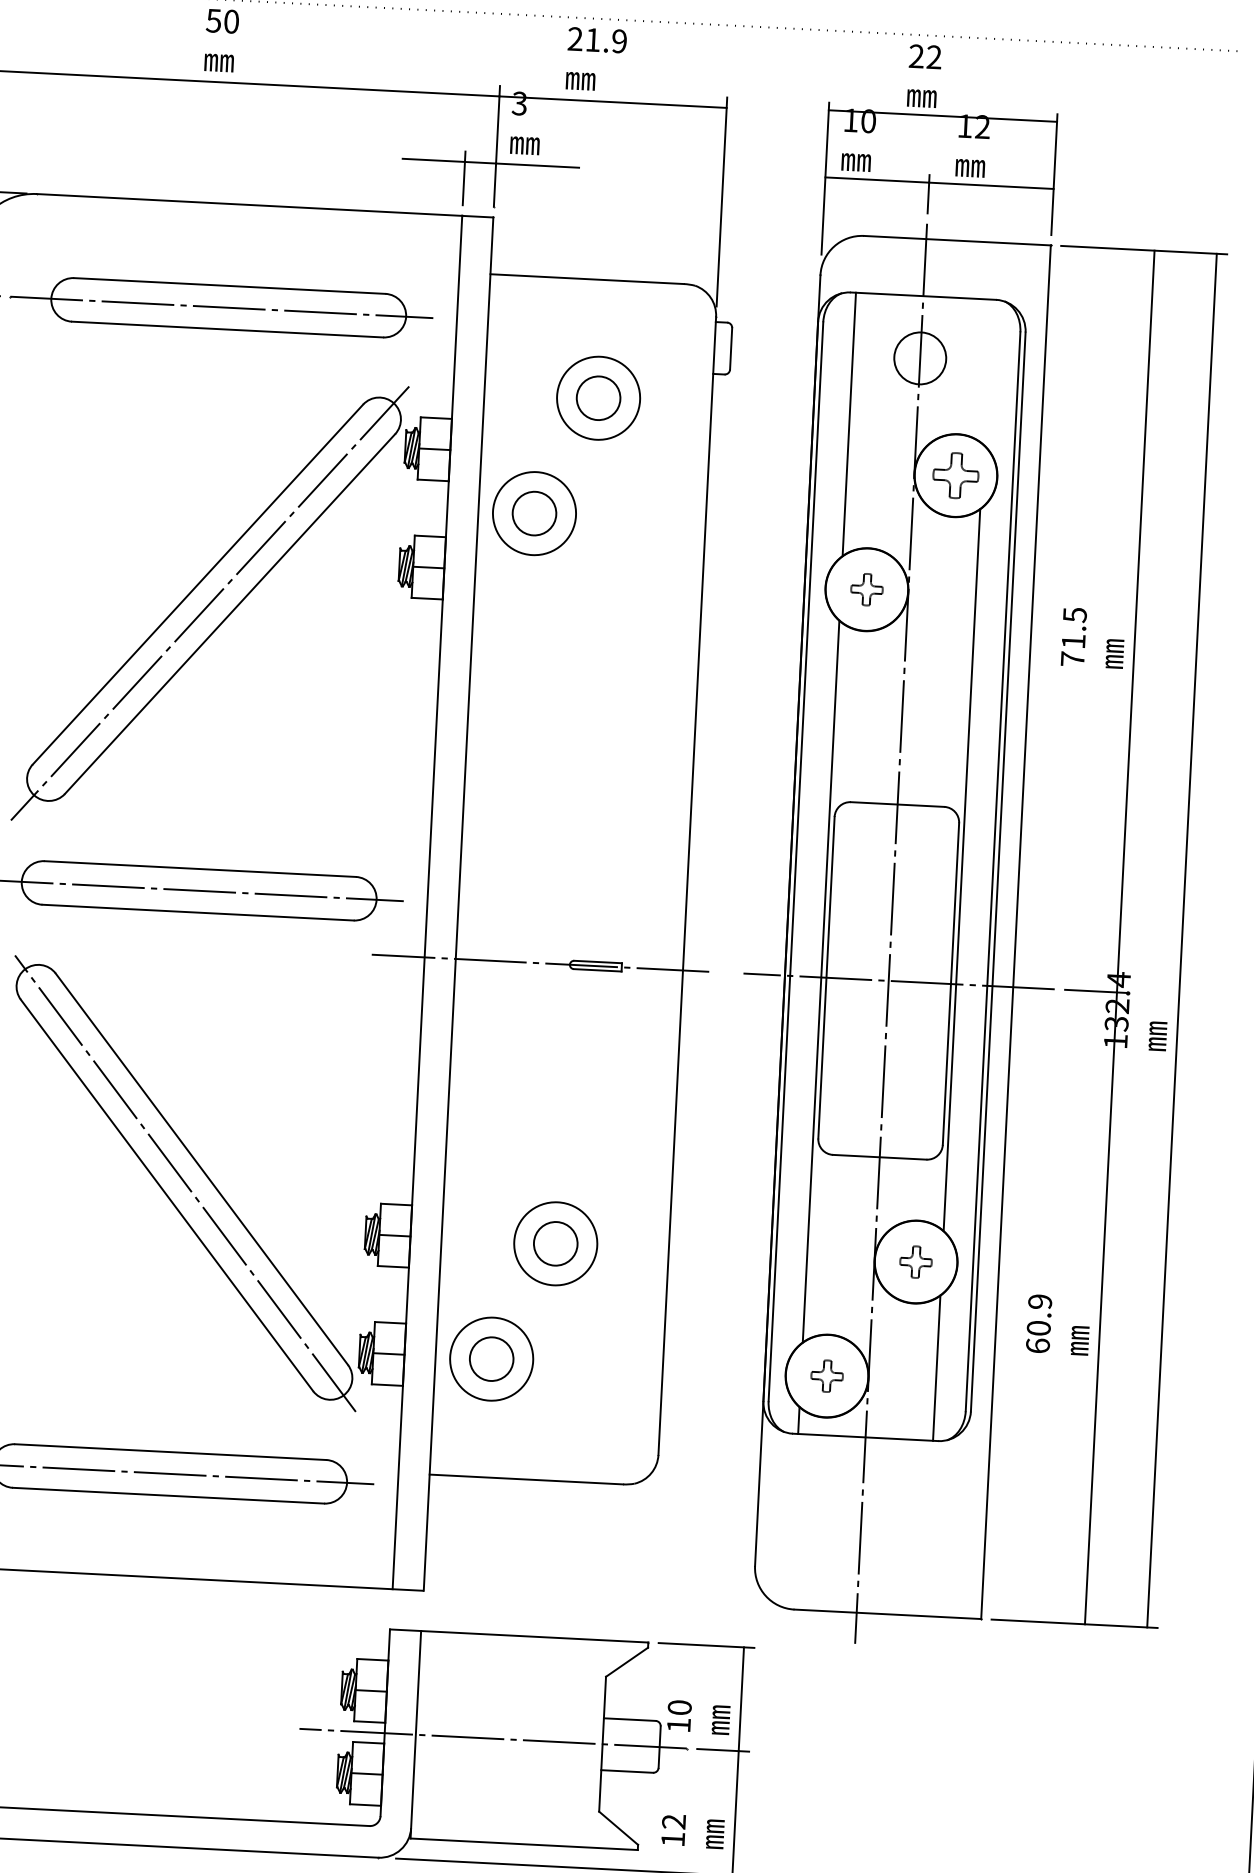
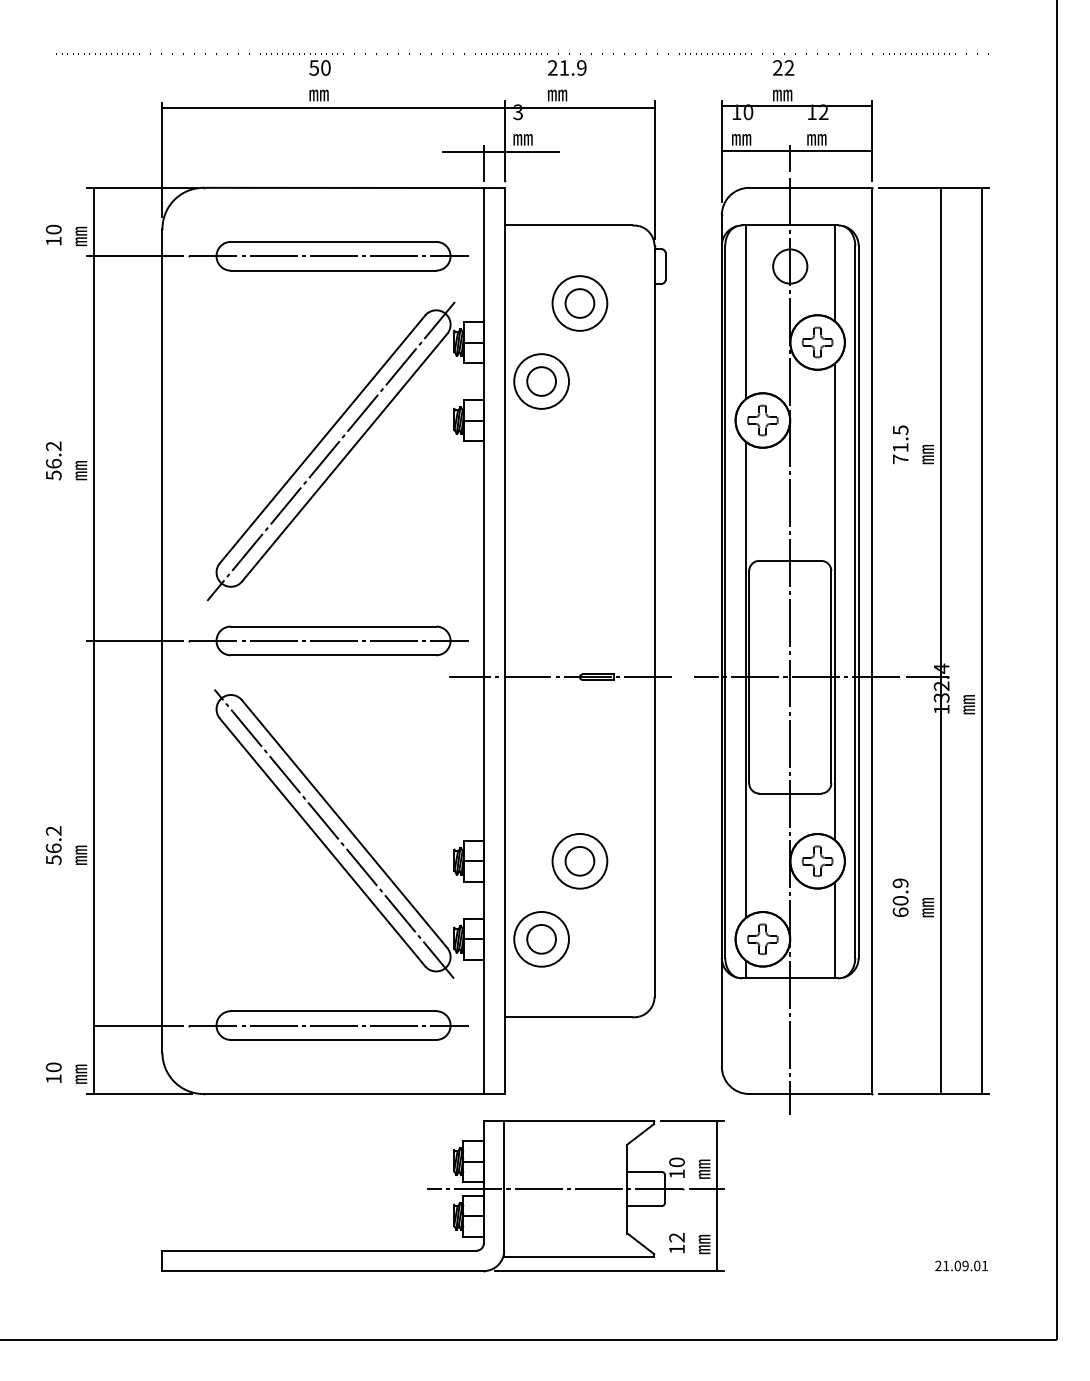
line: (986, 372) -> (834, 273), added
part: (866, 589) -> (762, 420), size x1.43
part: (915, 1262) -> (817, 861), size x1.43
part: (826, 1376) -> (762, 939), size x1.43

